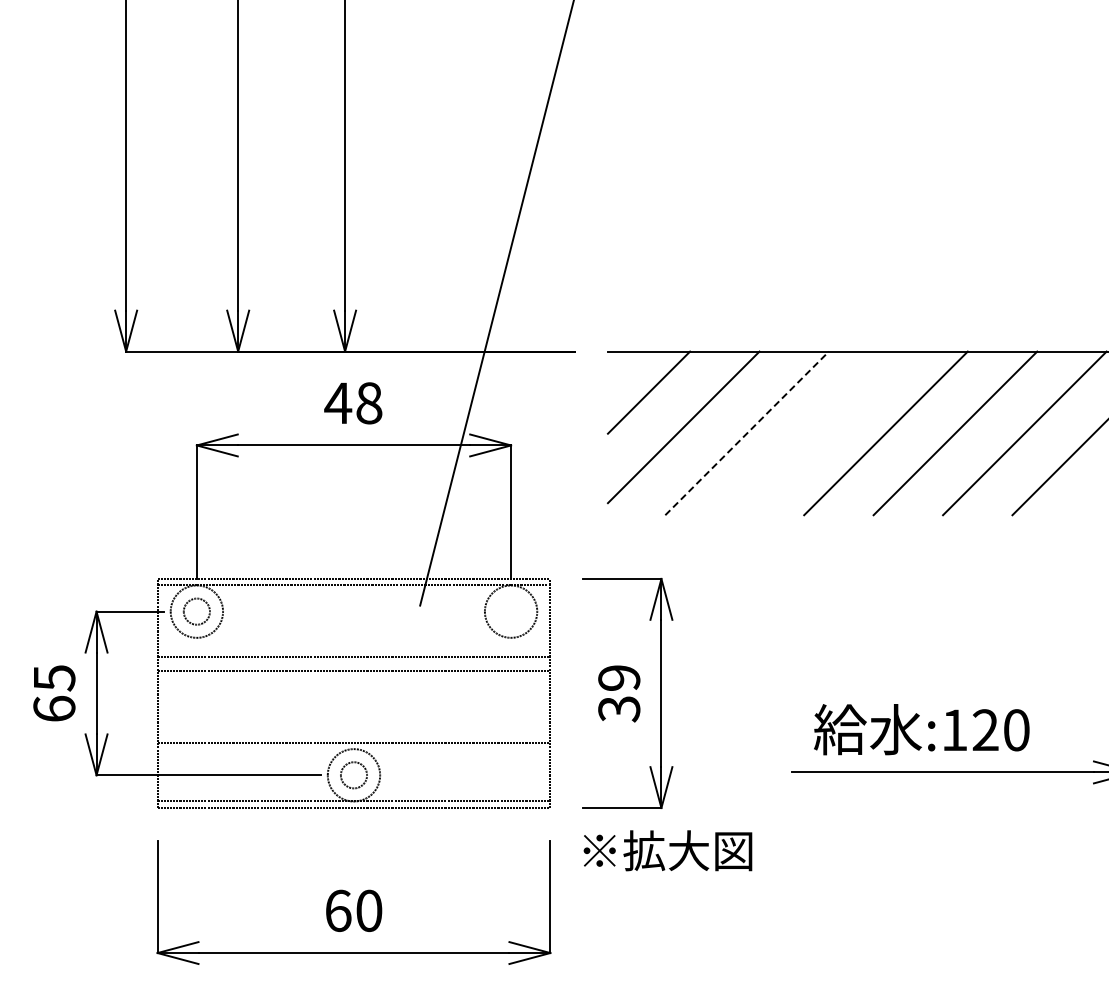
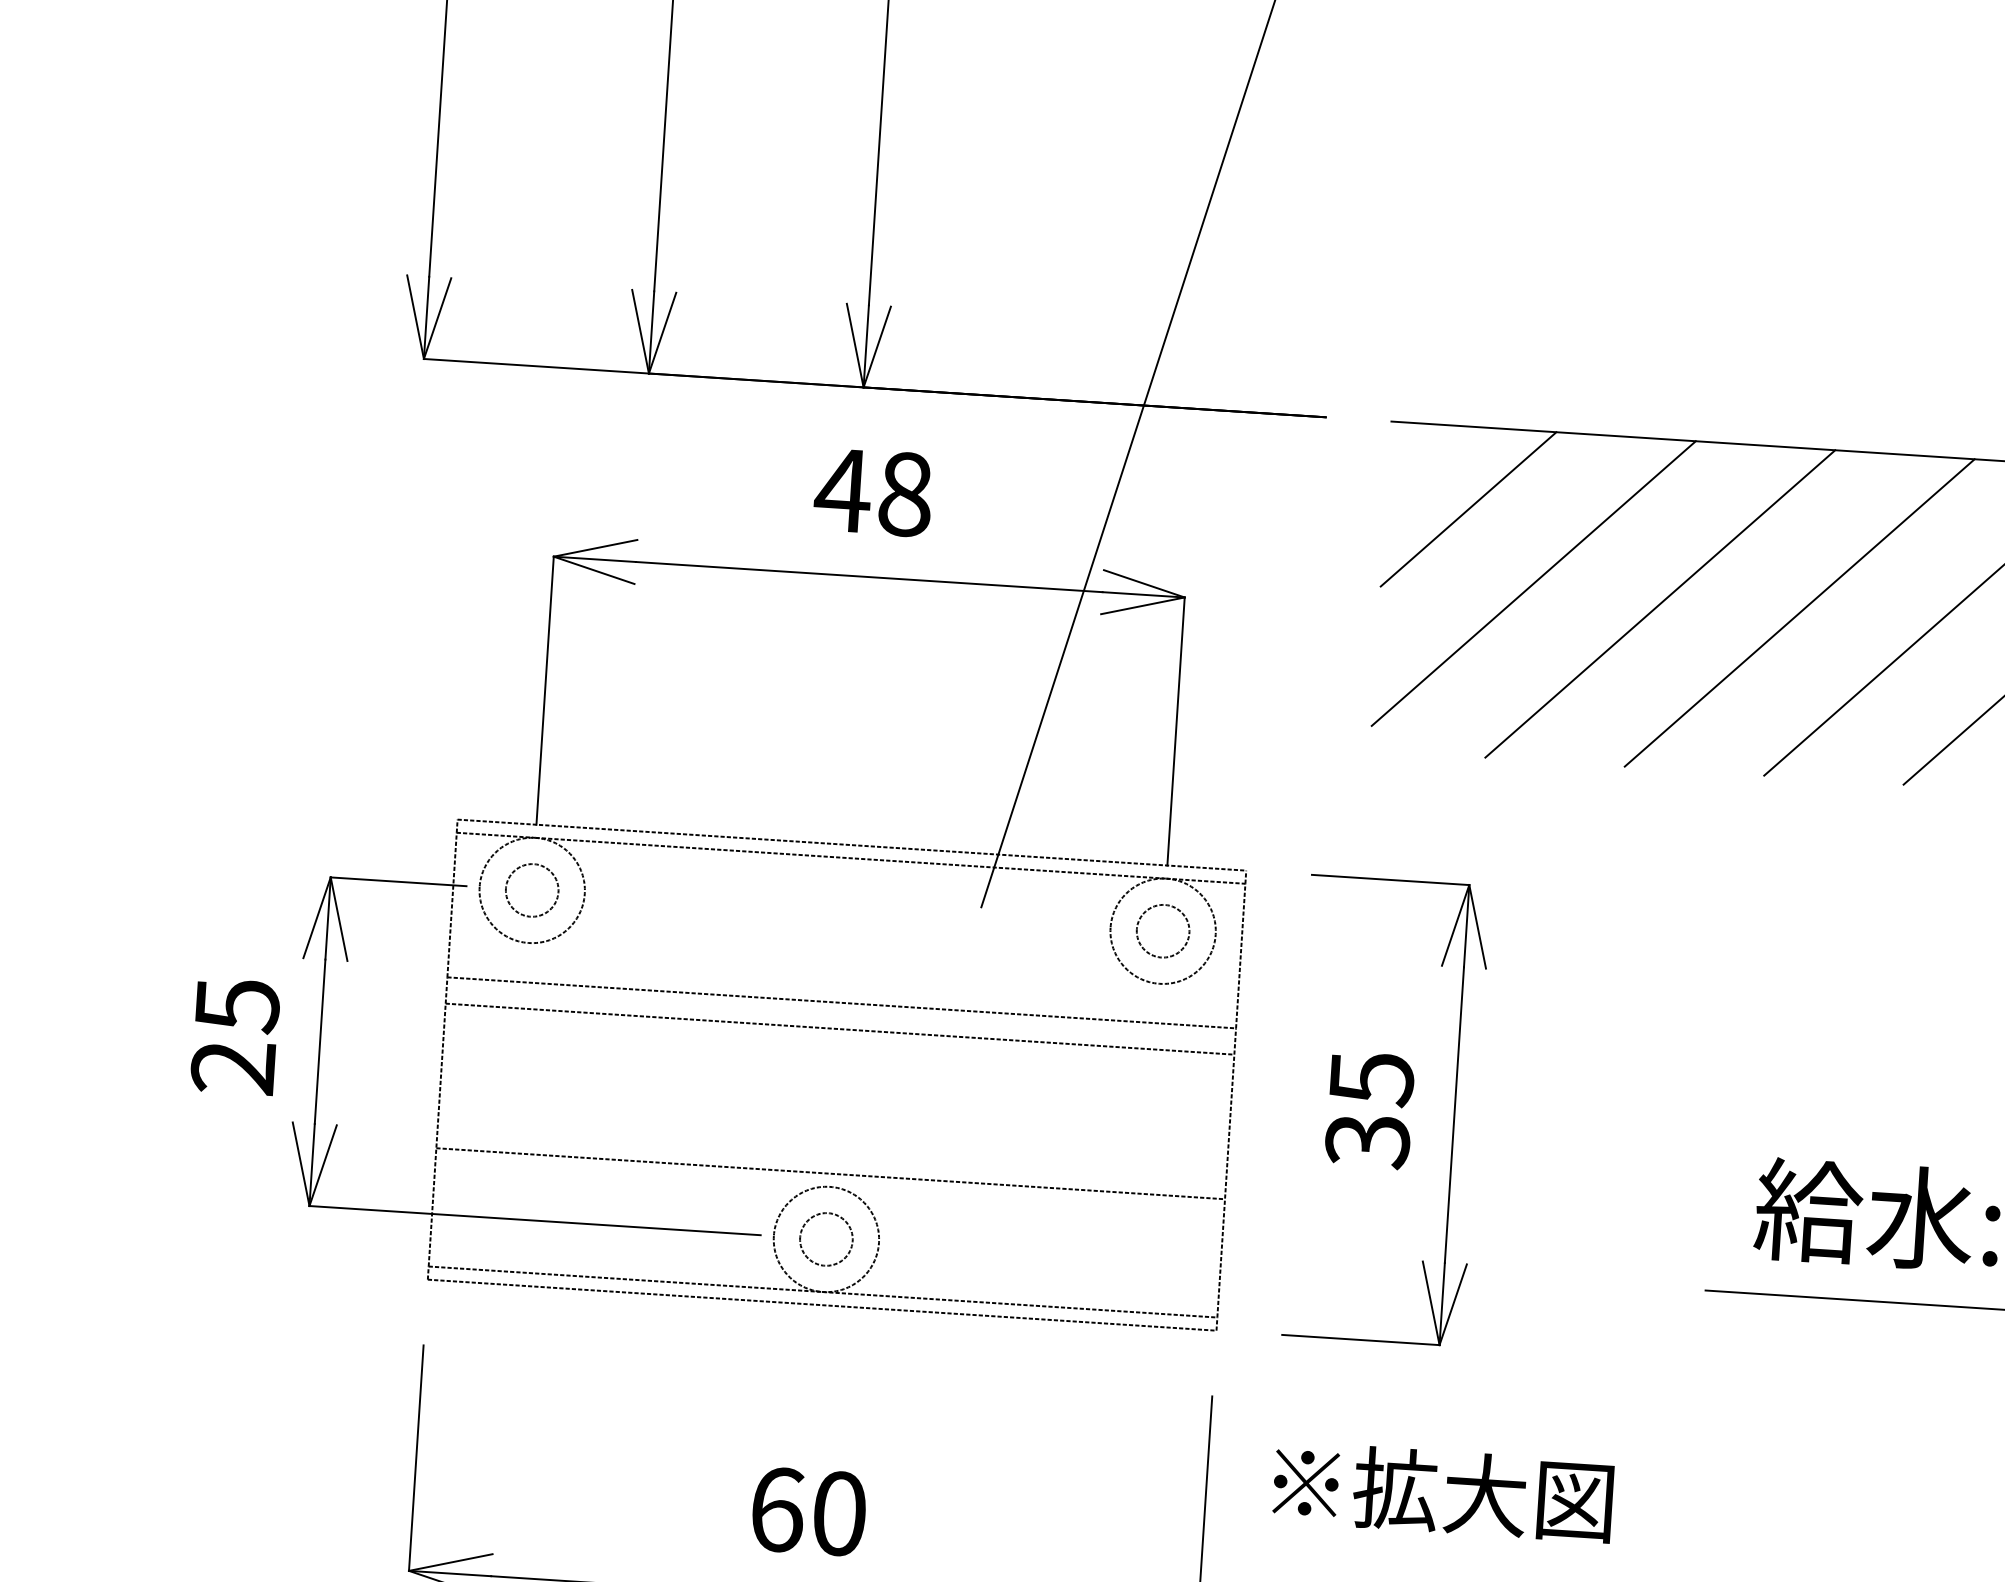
line: (747, 433) -> (1661, 604), dashed -> solid
line: (816, 433) -> (1799, 613), added
circle: (511, 611) -> (1163, 930), added
text: (619, 678) -> (1372, 1079), 39 -> 35
text: (54, 708) -> (233, 1066), 65 -> 25
text: (667, 850) -> (1442, 1491), moved

